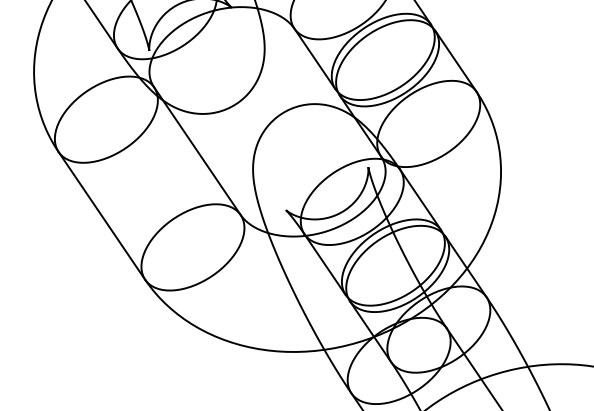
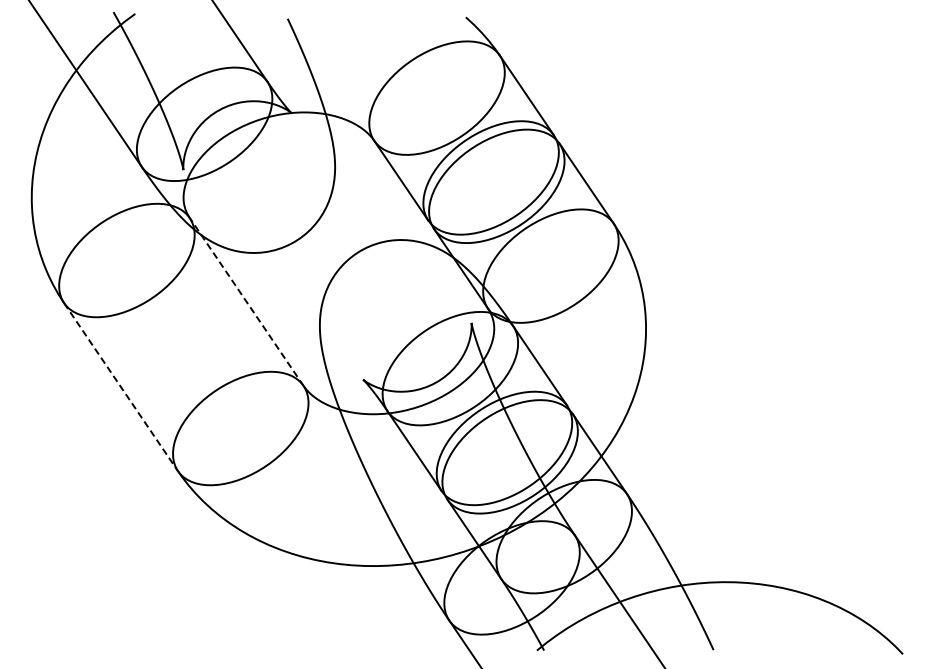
line: (197, 150) -> (246, 301), solid -> dashed
line: (102, 216) -> (121, 387), solid -> dashed

